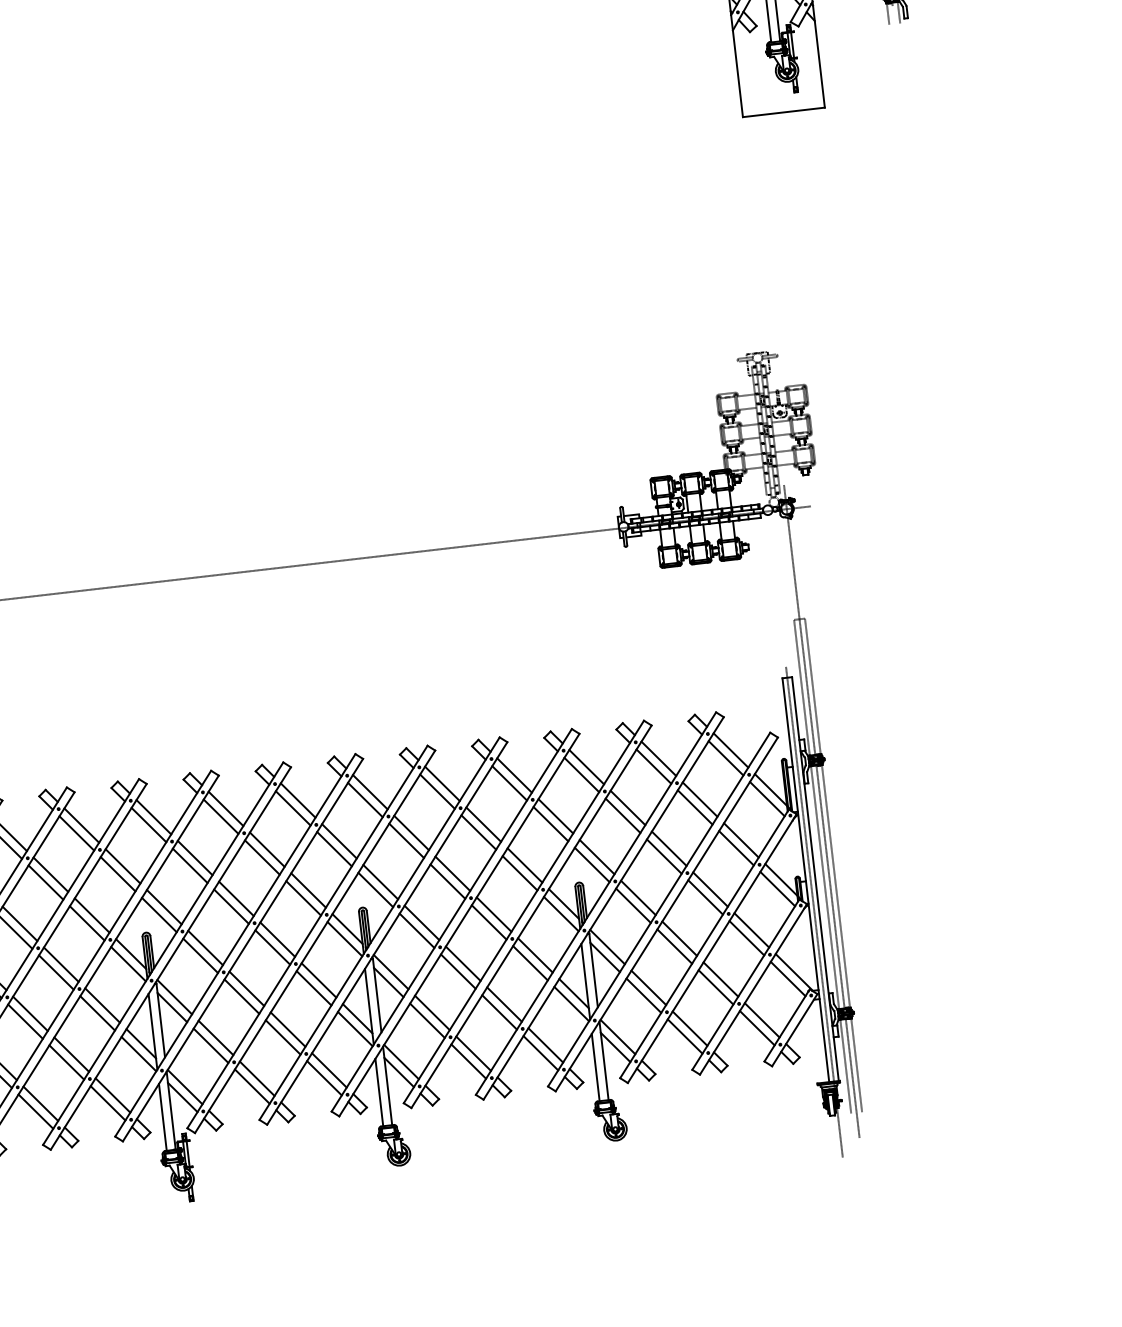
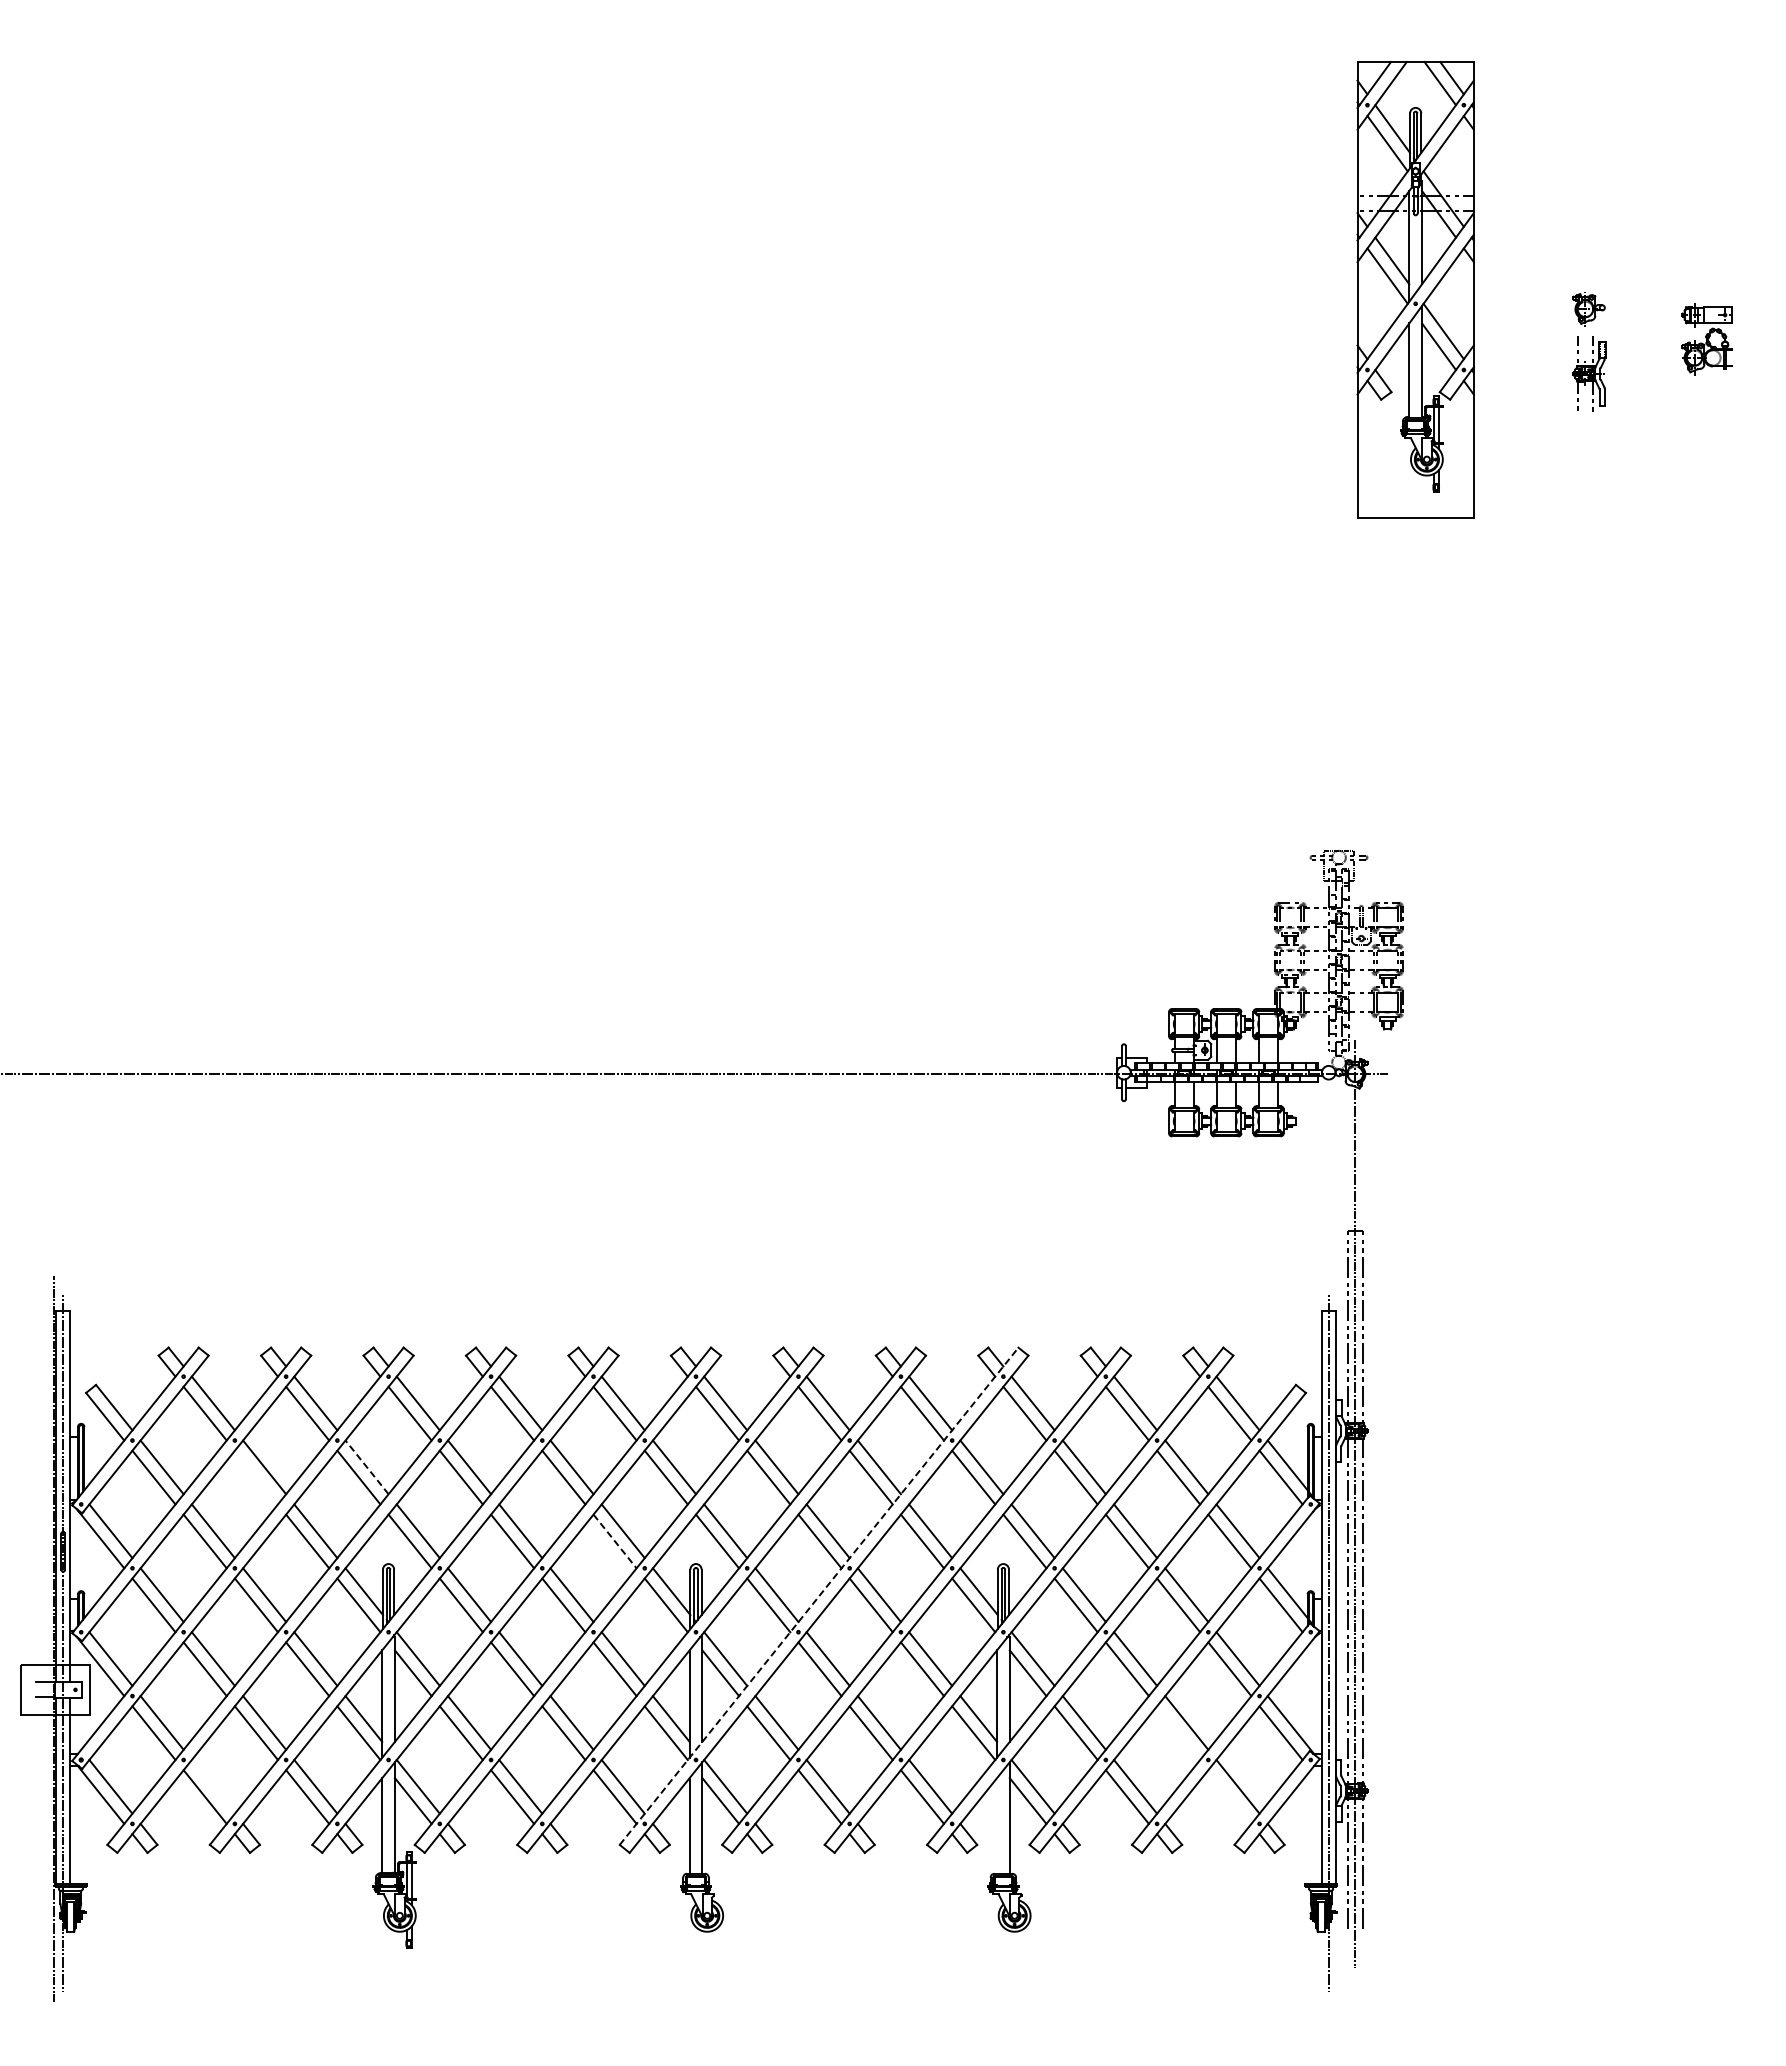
line: (122, 866) -> (366, 1467), solid -> dashed
line: (45, 882) -> (255, 1477), removed
line: (303, 898) -> (615, 1541), solid -> dashed
line: (452, 920) -> (819, 1596), solid -> dashed
line: (715, 987) -> (1178, 1733), removed
line: (756, 1027) -> (1229, 1796), removed
line: (596, 1067) -> (997, 1825), removed
line: (40, 1103) -> (212, 1786), removed

